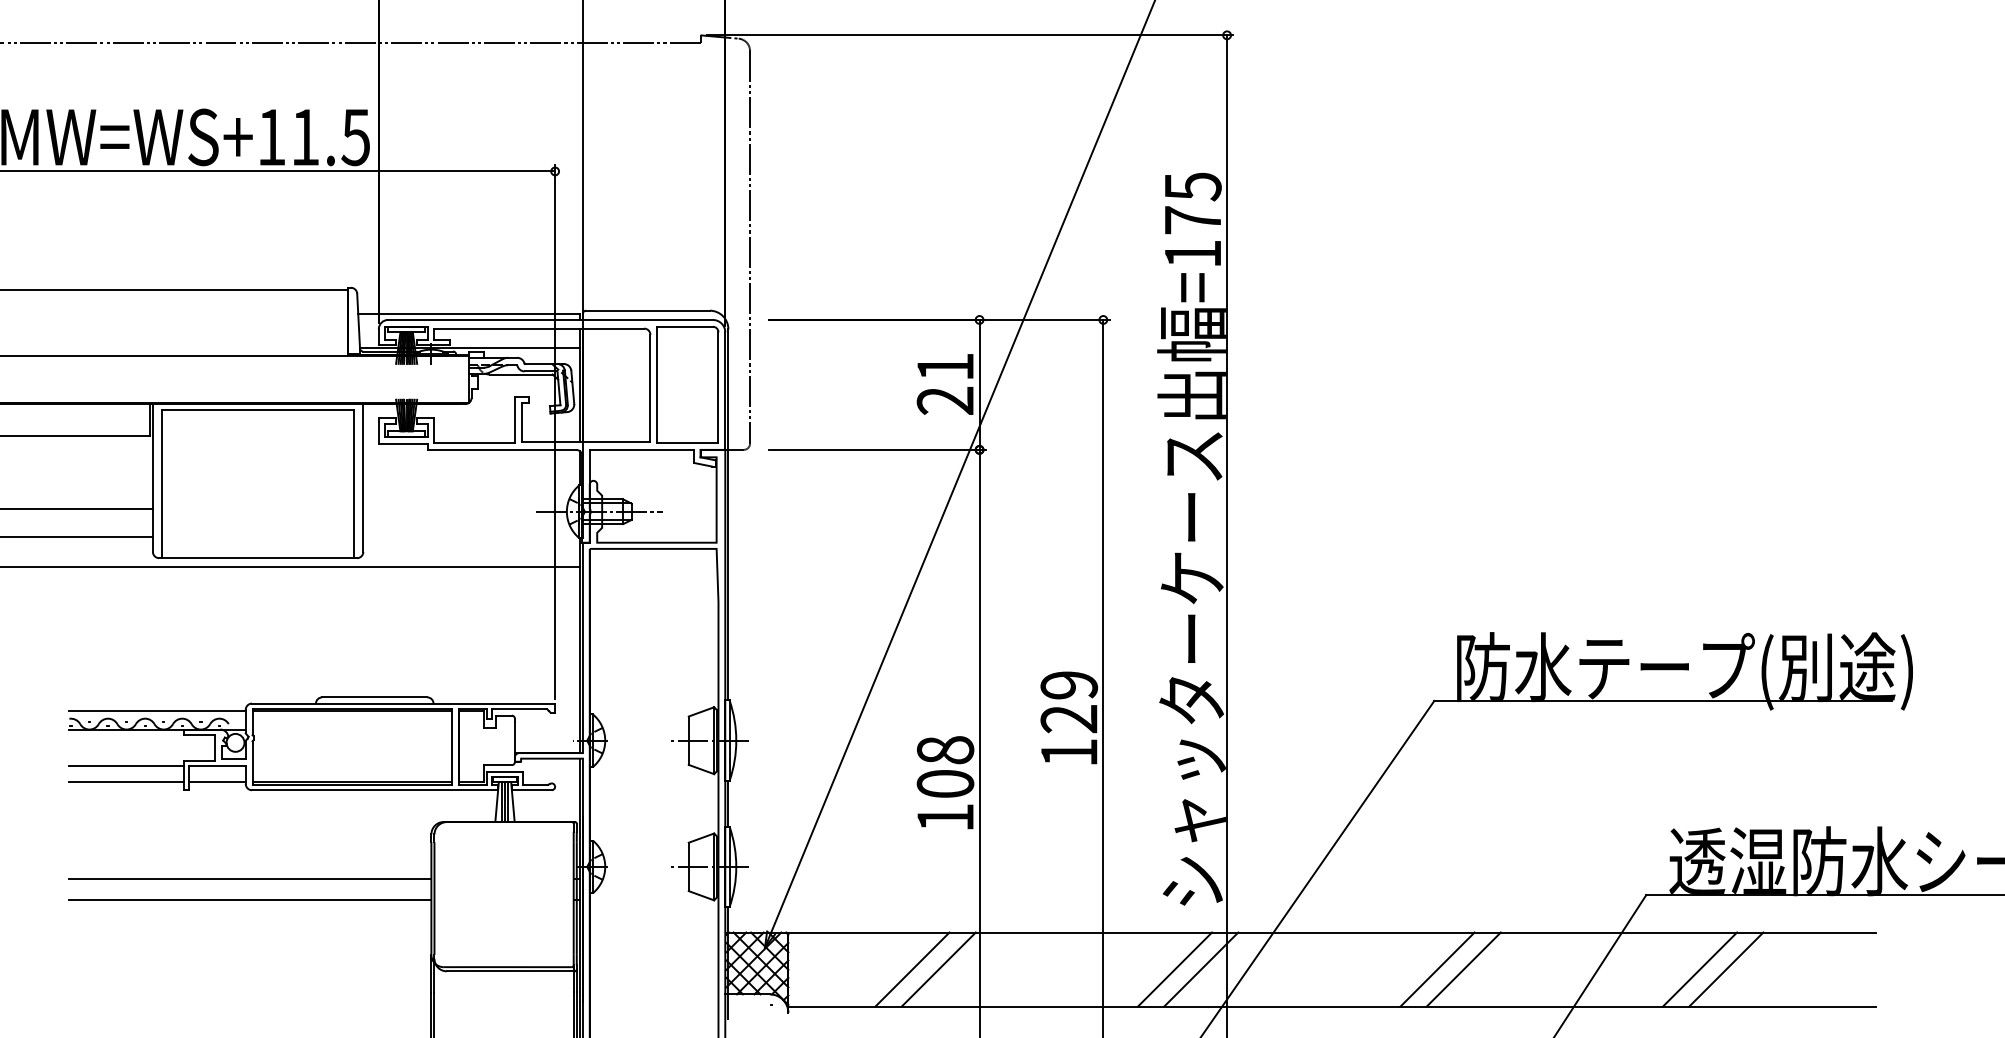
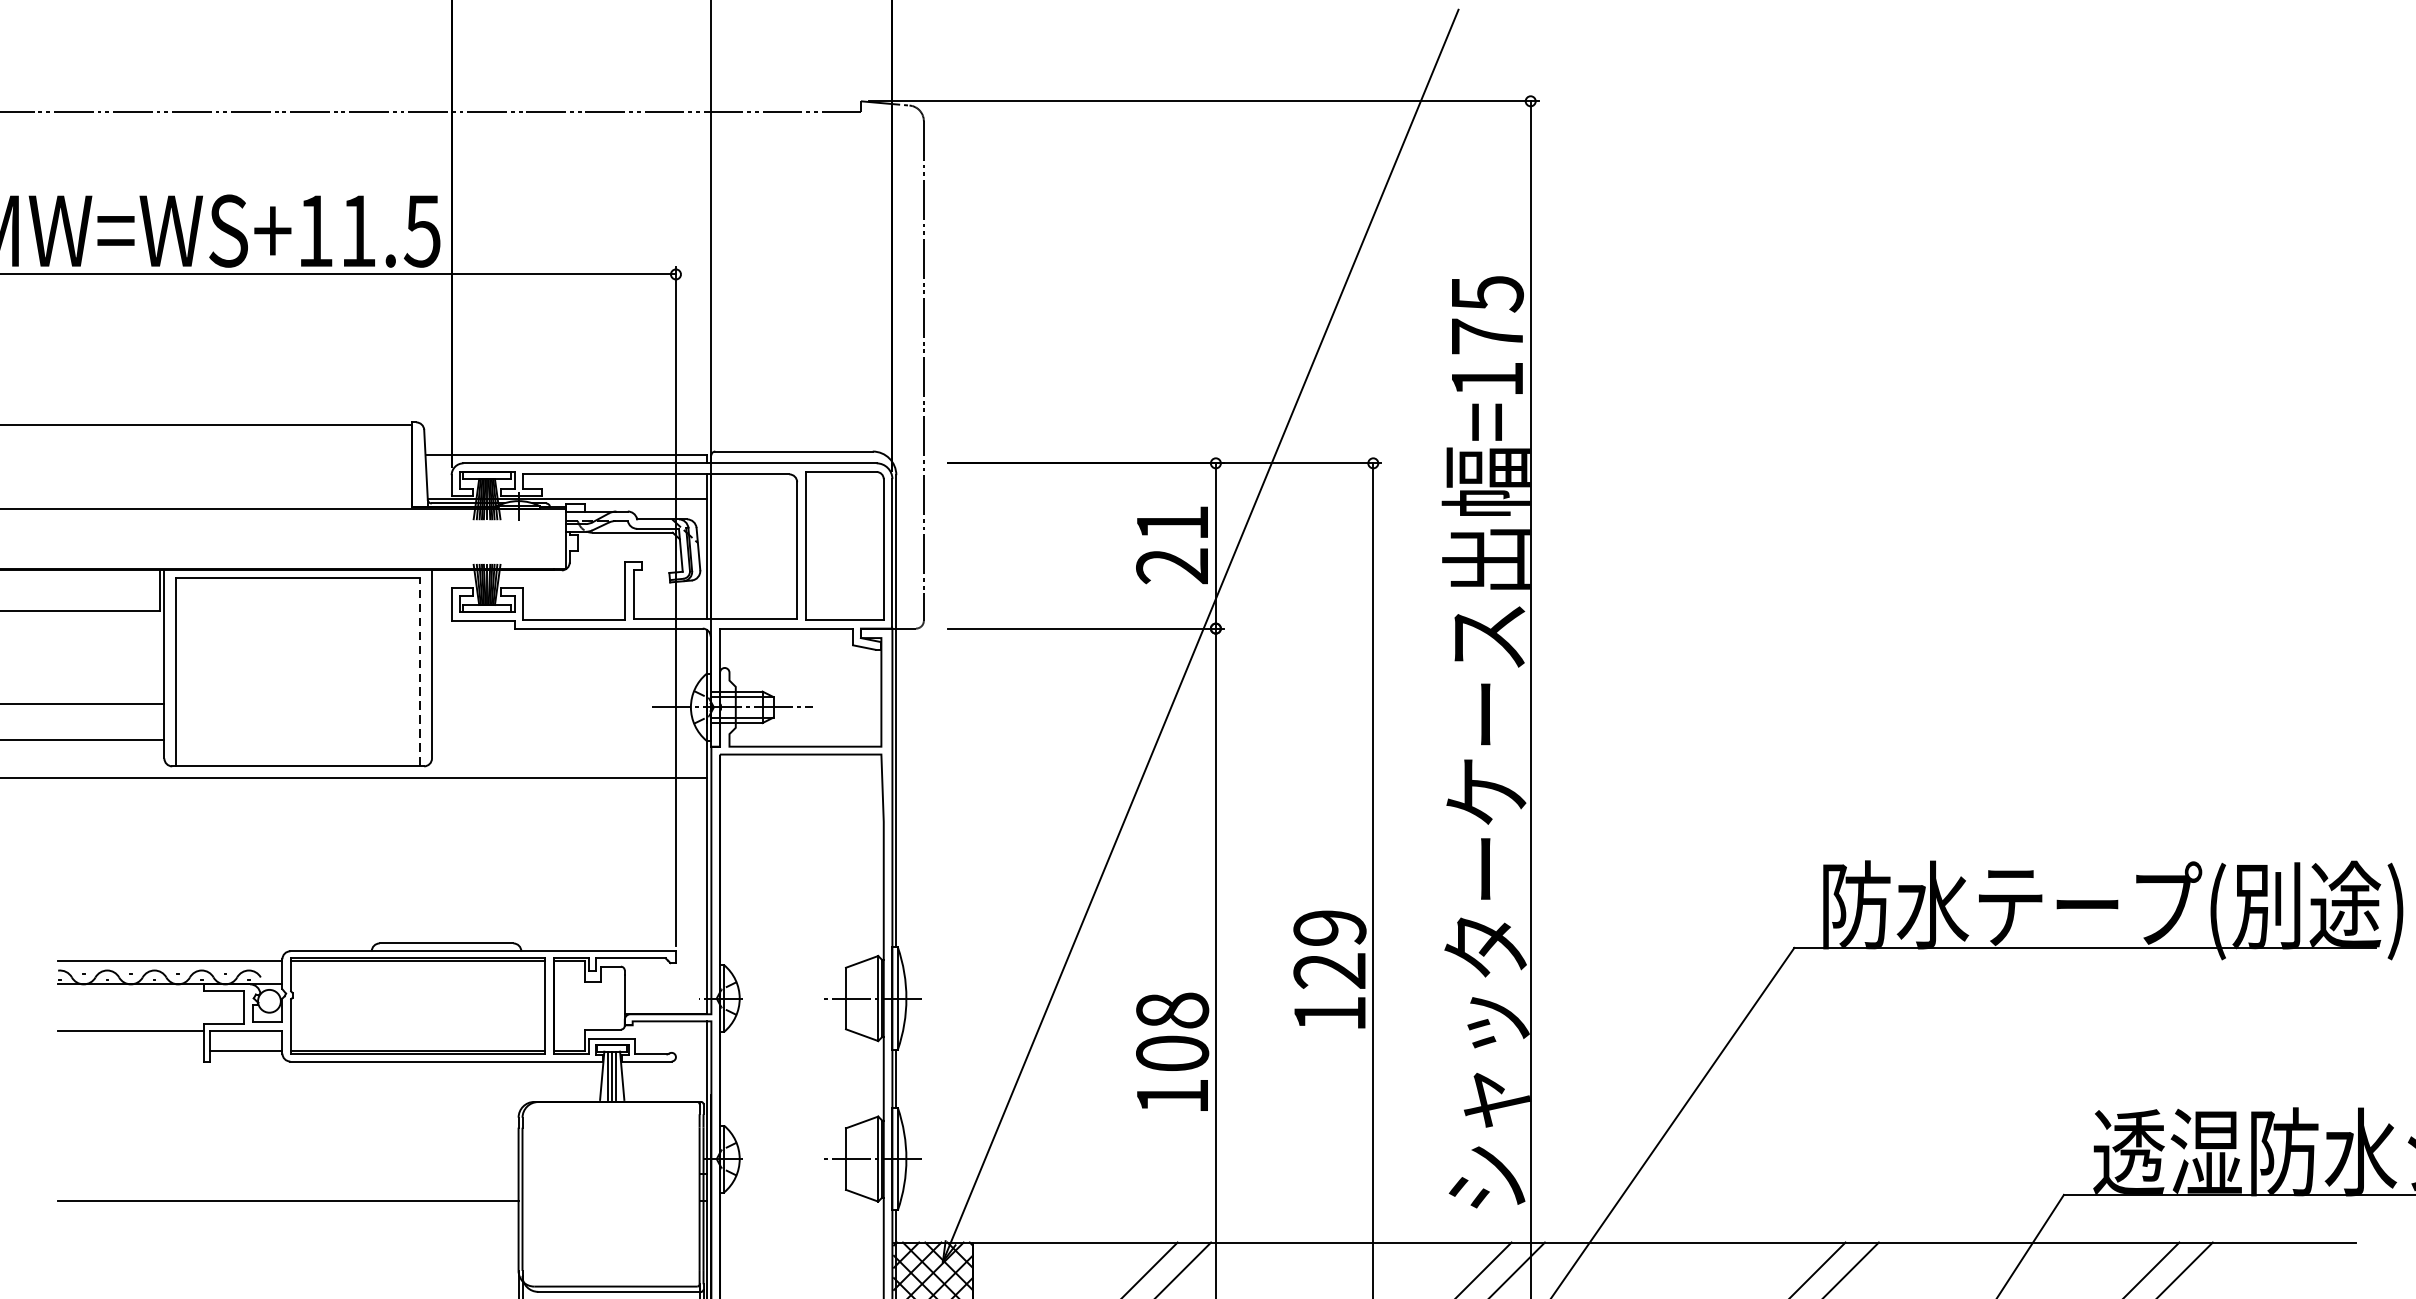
line: (354, 484) -> (420, 672), solid -> dashed
line: (126, 782) -> (130, 1051), removed
line: (250, 878) -> (288, 1173), removed

